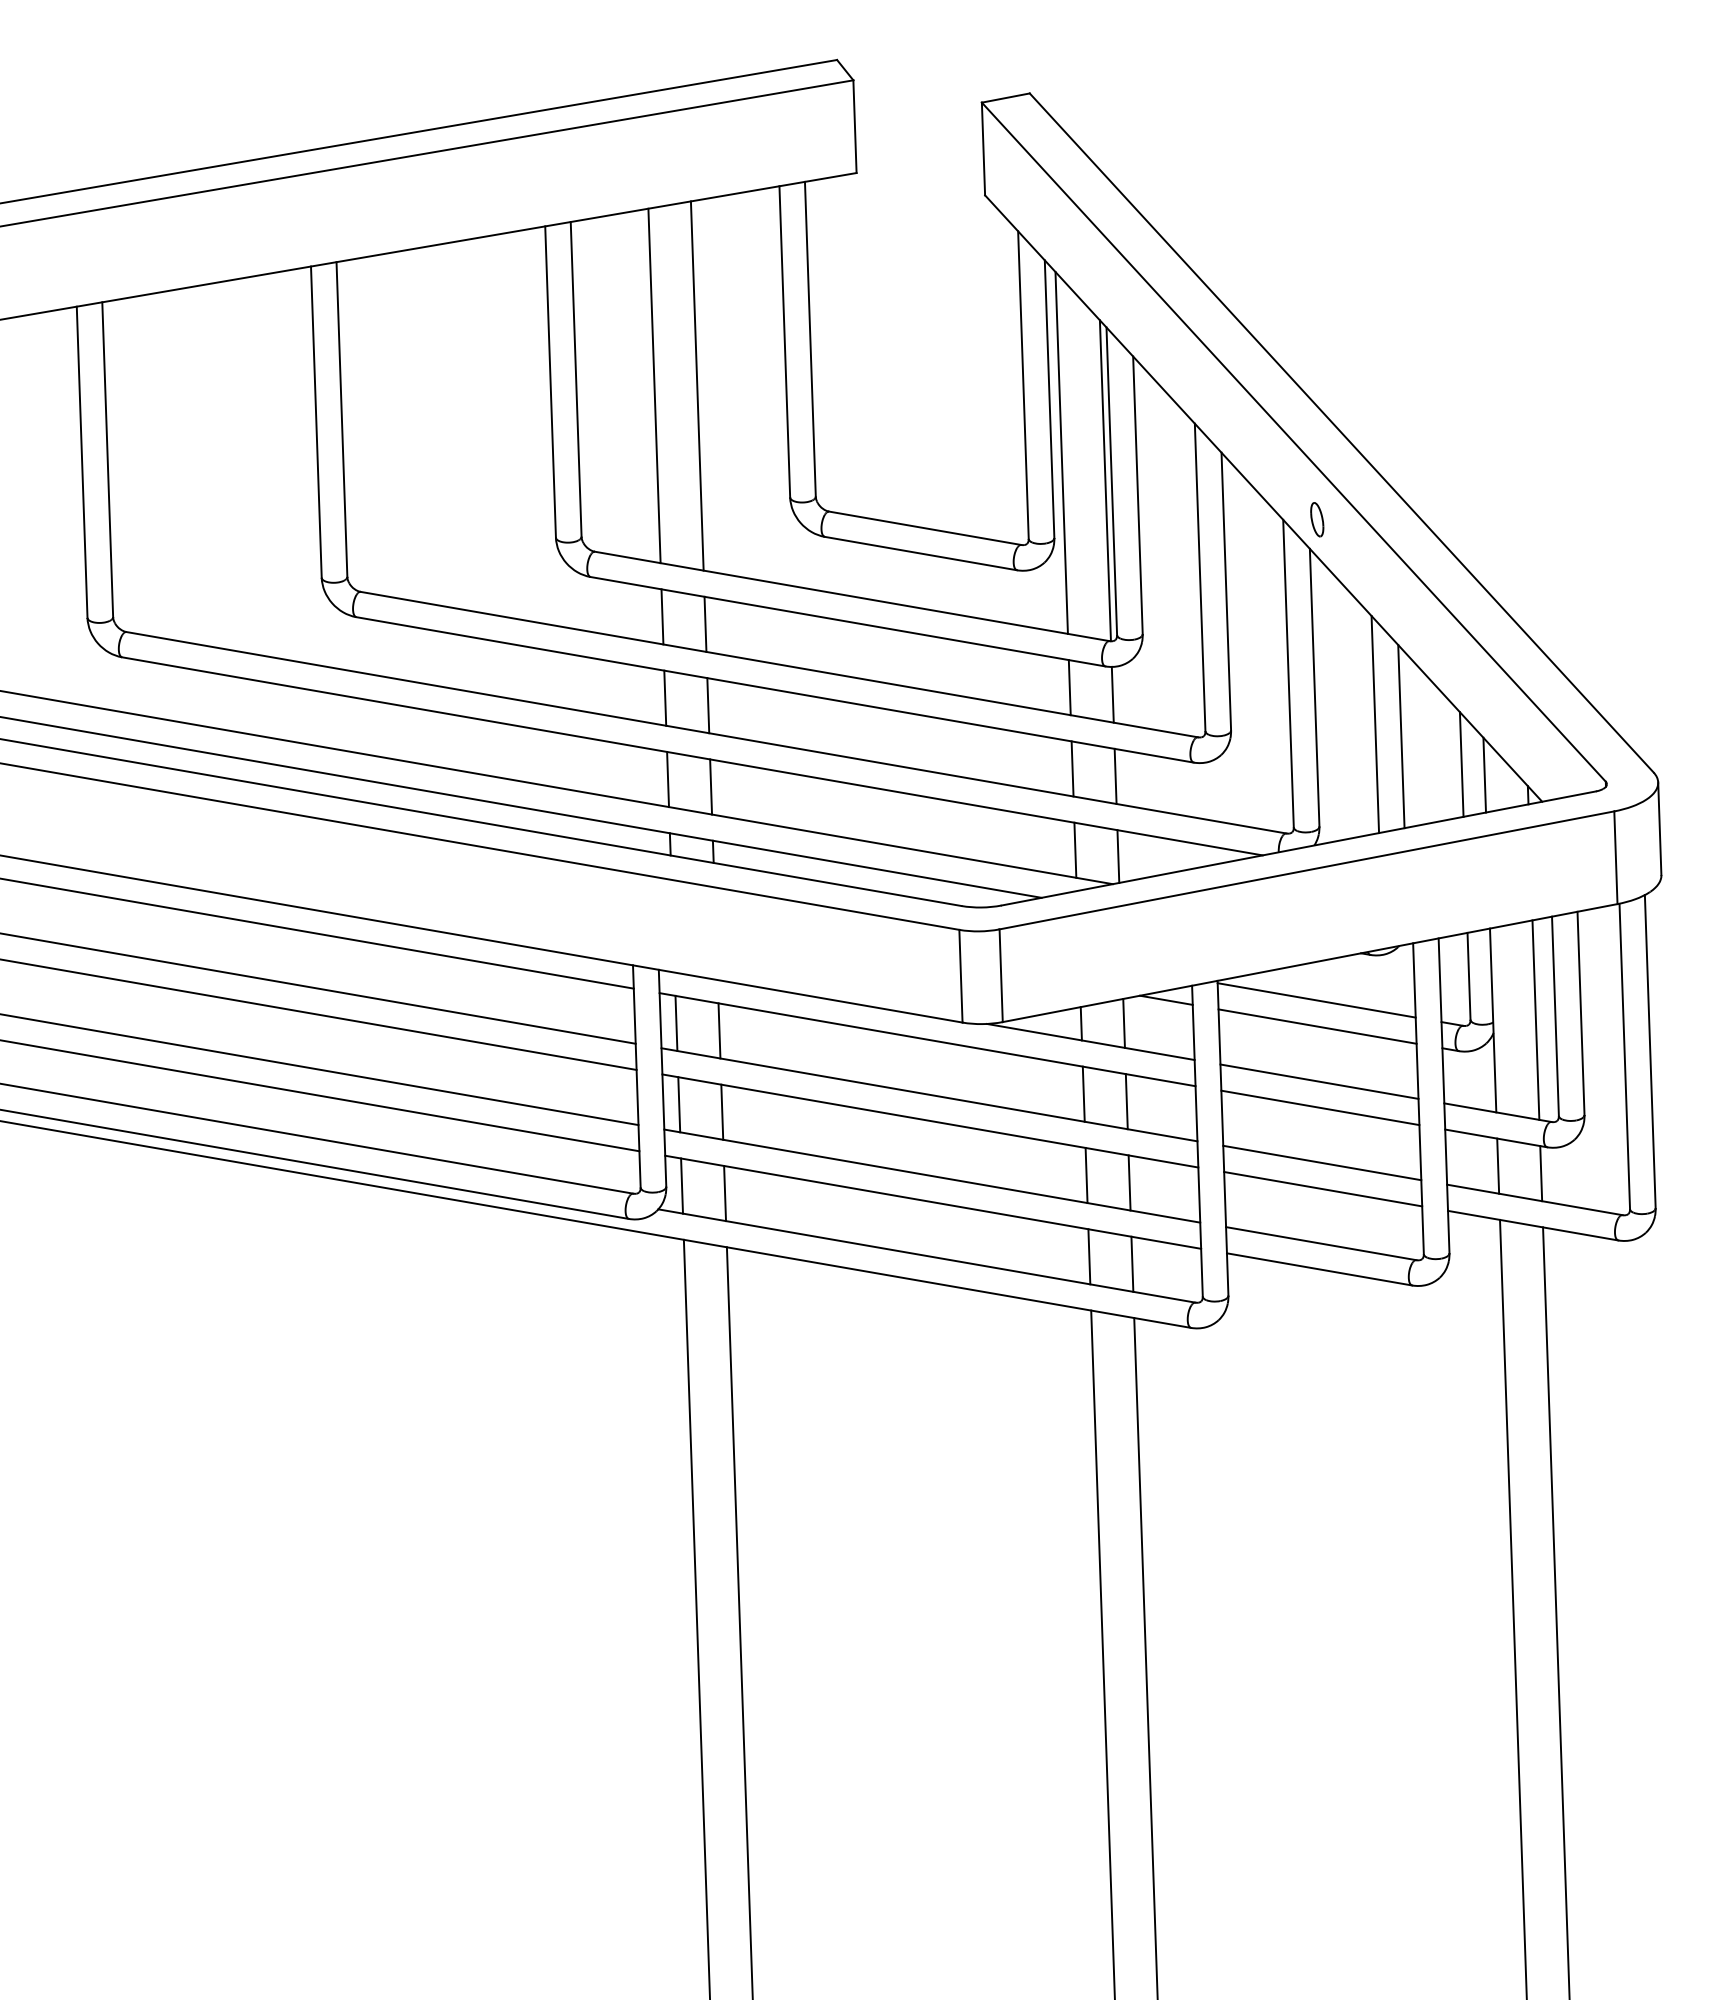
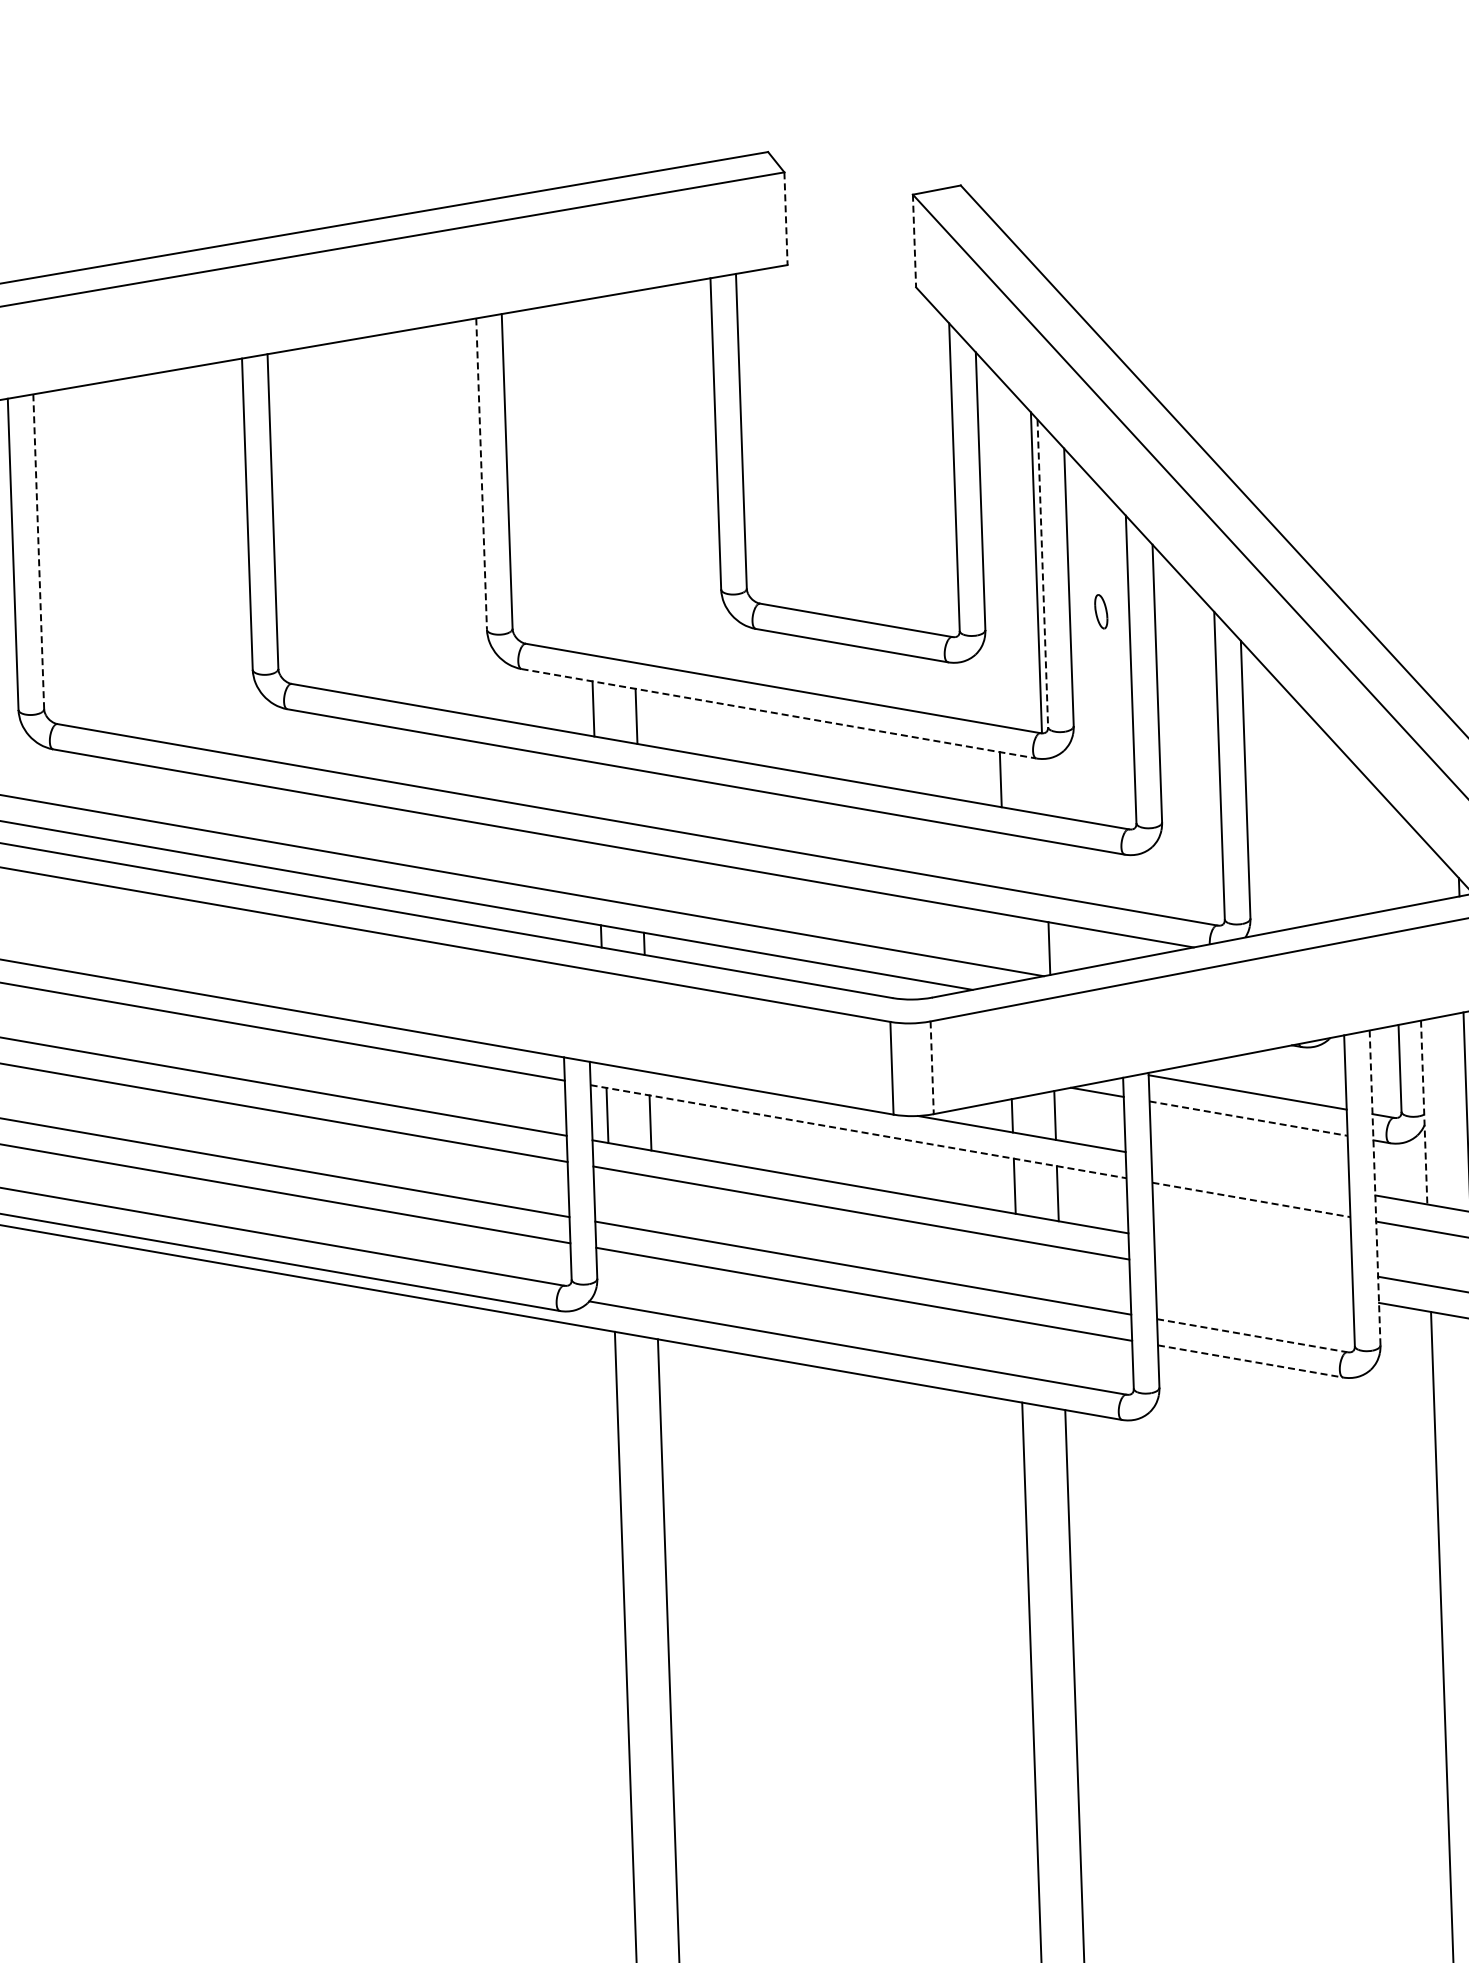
line: (855, 127) -> (786, 219), solid -> dashed
line: (983, 149) -> (914, 241), solid -> dashed
line: (550, 382) -> (481, 474), solid -> dashed
line: (654, 385) -> (585, 477), removed
line: (696, 385) -> (627, 477), removed
line: (1061, 452) -> (992, 544), removed
line: (107, 460) -> (38, 552), solid -> dashed
line: (1111, 481) -> (1042, 573), solid -> dashed
part: (1317, 519) -> (1101, 611), moved
line: (848, 621) -> (779, 713), solid -> dashed
line: (1112, 694) -> (1043, 786), removed
line: (665, 697) -> (596, 789), removed
line: (708, 705) -> (639, 797), removed
line: (1375, 724) -> (1306, 816), removed
line: (1401, 736) -> (1332, 828), removed
line: (1461, 764) -> (1392, 856), removed
line: (1072, 768) -> (1003, 860), removed
line: (1484, 774) -> (1415, 866), removed
line: (1115, 775) -> (1046, 867), removed
line: (668, 779) -> (599, 871), removed
line: (711, 786) -> (642, 878), removed
line: (1075, 849) -> (1006, 941), removed
line: (1001, 976) -> (932, 1068), solid -> dashed
line: (1493, 1020) -> (1424, 1112), solid -> dashed
line: (1317, 1026) -> (1248, 1118), solid -> dashed
line: (927, 1039) -> (858, 1131), solid -> dashed
line: (1319, 1081) -> (1250, 1173), removed
line: (1444, 1096) -> (1375, 1188), solid -> dashed
line: (679, 1104) -> (610, 1196), removed
line: (1320, 1107) -> (1251, 1199), solid -> dashed
line: (722, 1111) -> (653, 1203), removed
line: (1322, 1162) -> (1253, 1254), removed
line: (1498, 1165) -> (1429, 1257), removed
line: (1086, 1175) -> (1017, 1267), removed
line: (1129, 1182) -> (1060, 1274), removed
line: (681, 1185) -> (612, 1277), removed
line: (1323, 1189) -> (1254, 1281), removed
line: (725, 1193) -> (656, 1285), removed
line: (1321, 1243) -> (1252, 1335), solid -> dashed
line: (1089, 1256) -> (1020, 1348), removed
line: (1132, 1263) -> (1063, 1355), removed
line: (1319, 1269) -> (1250, 1361), solid -> dashed

